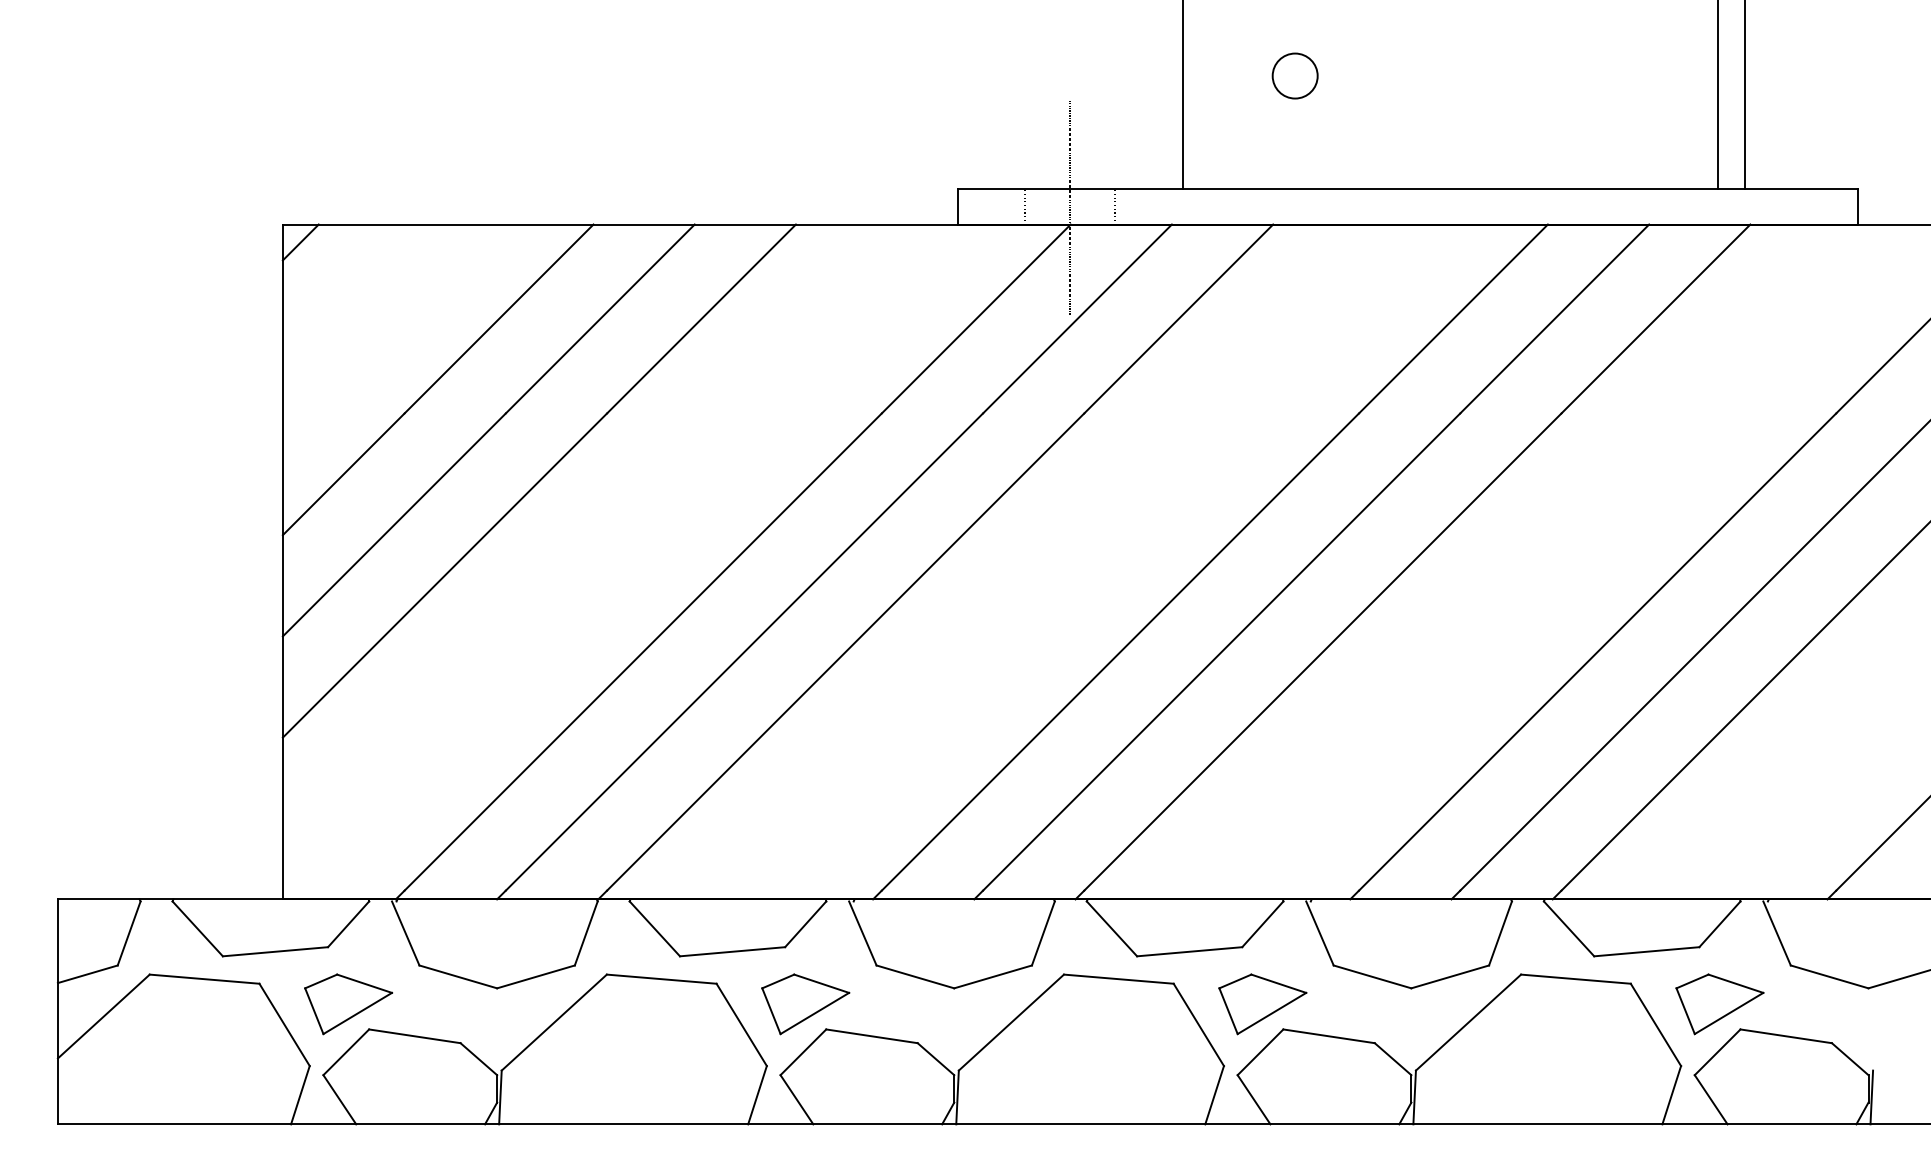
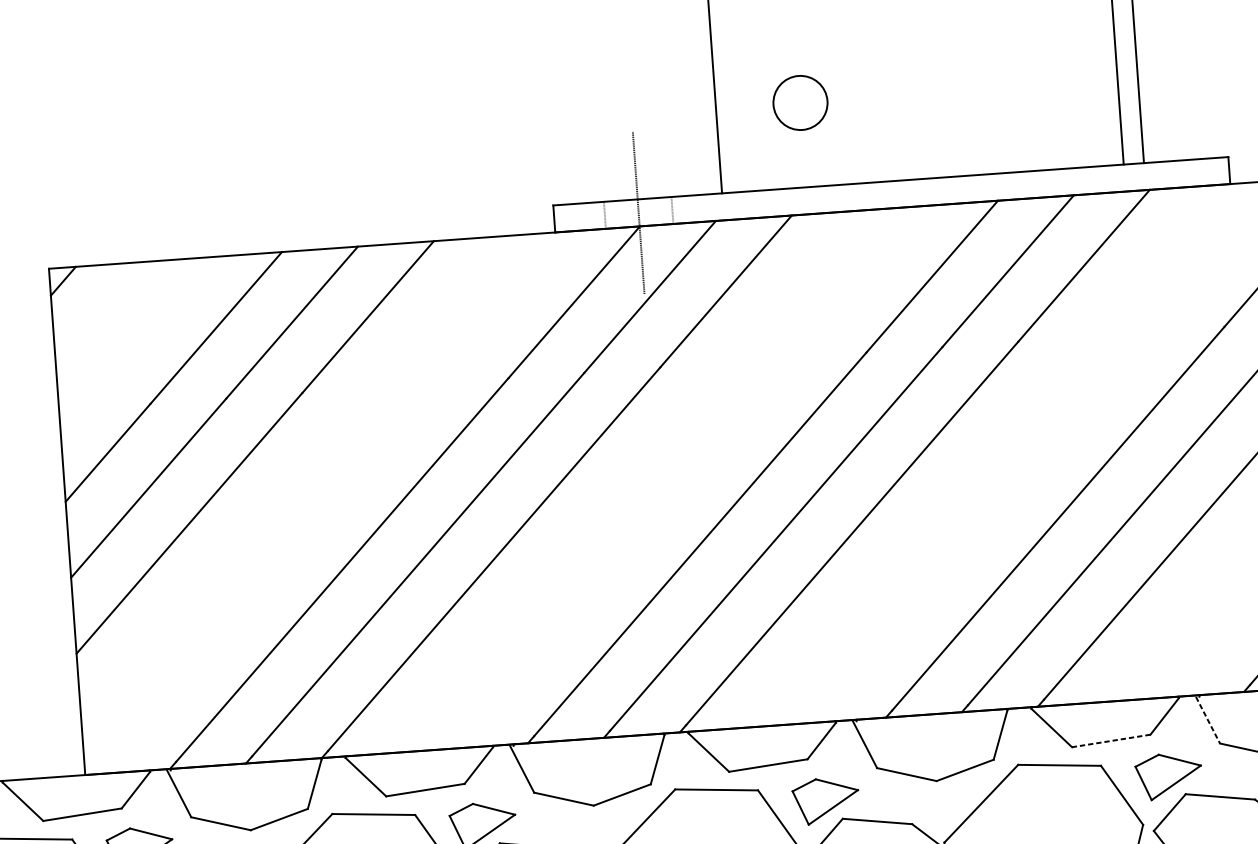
circle: (1294, 75) -> (799, 102), size x1.6
line: (1777, 933) -> (1208, 720), solid -> dashed
line: (1646, 951) -> (1111, 740), solid -> dashed

